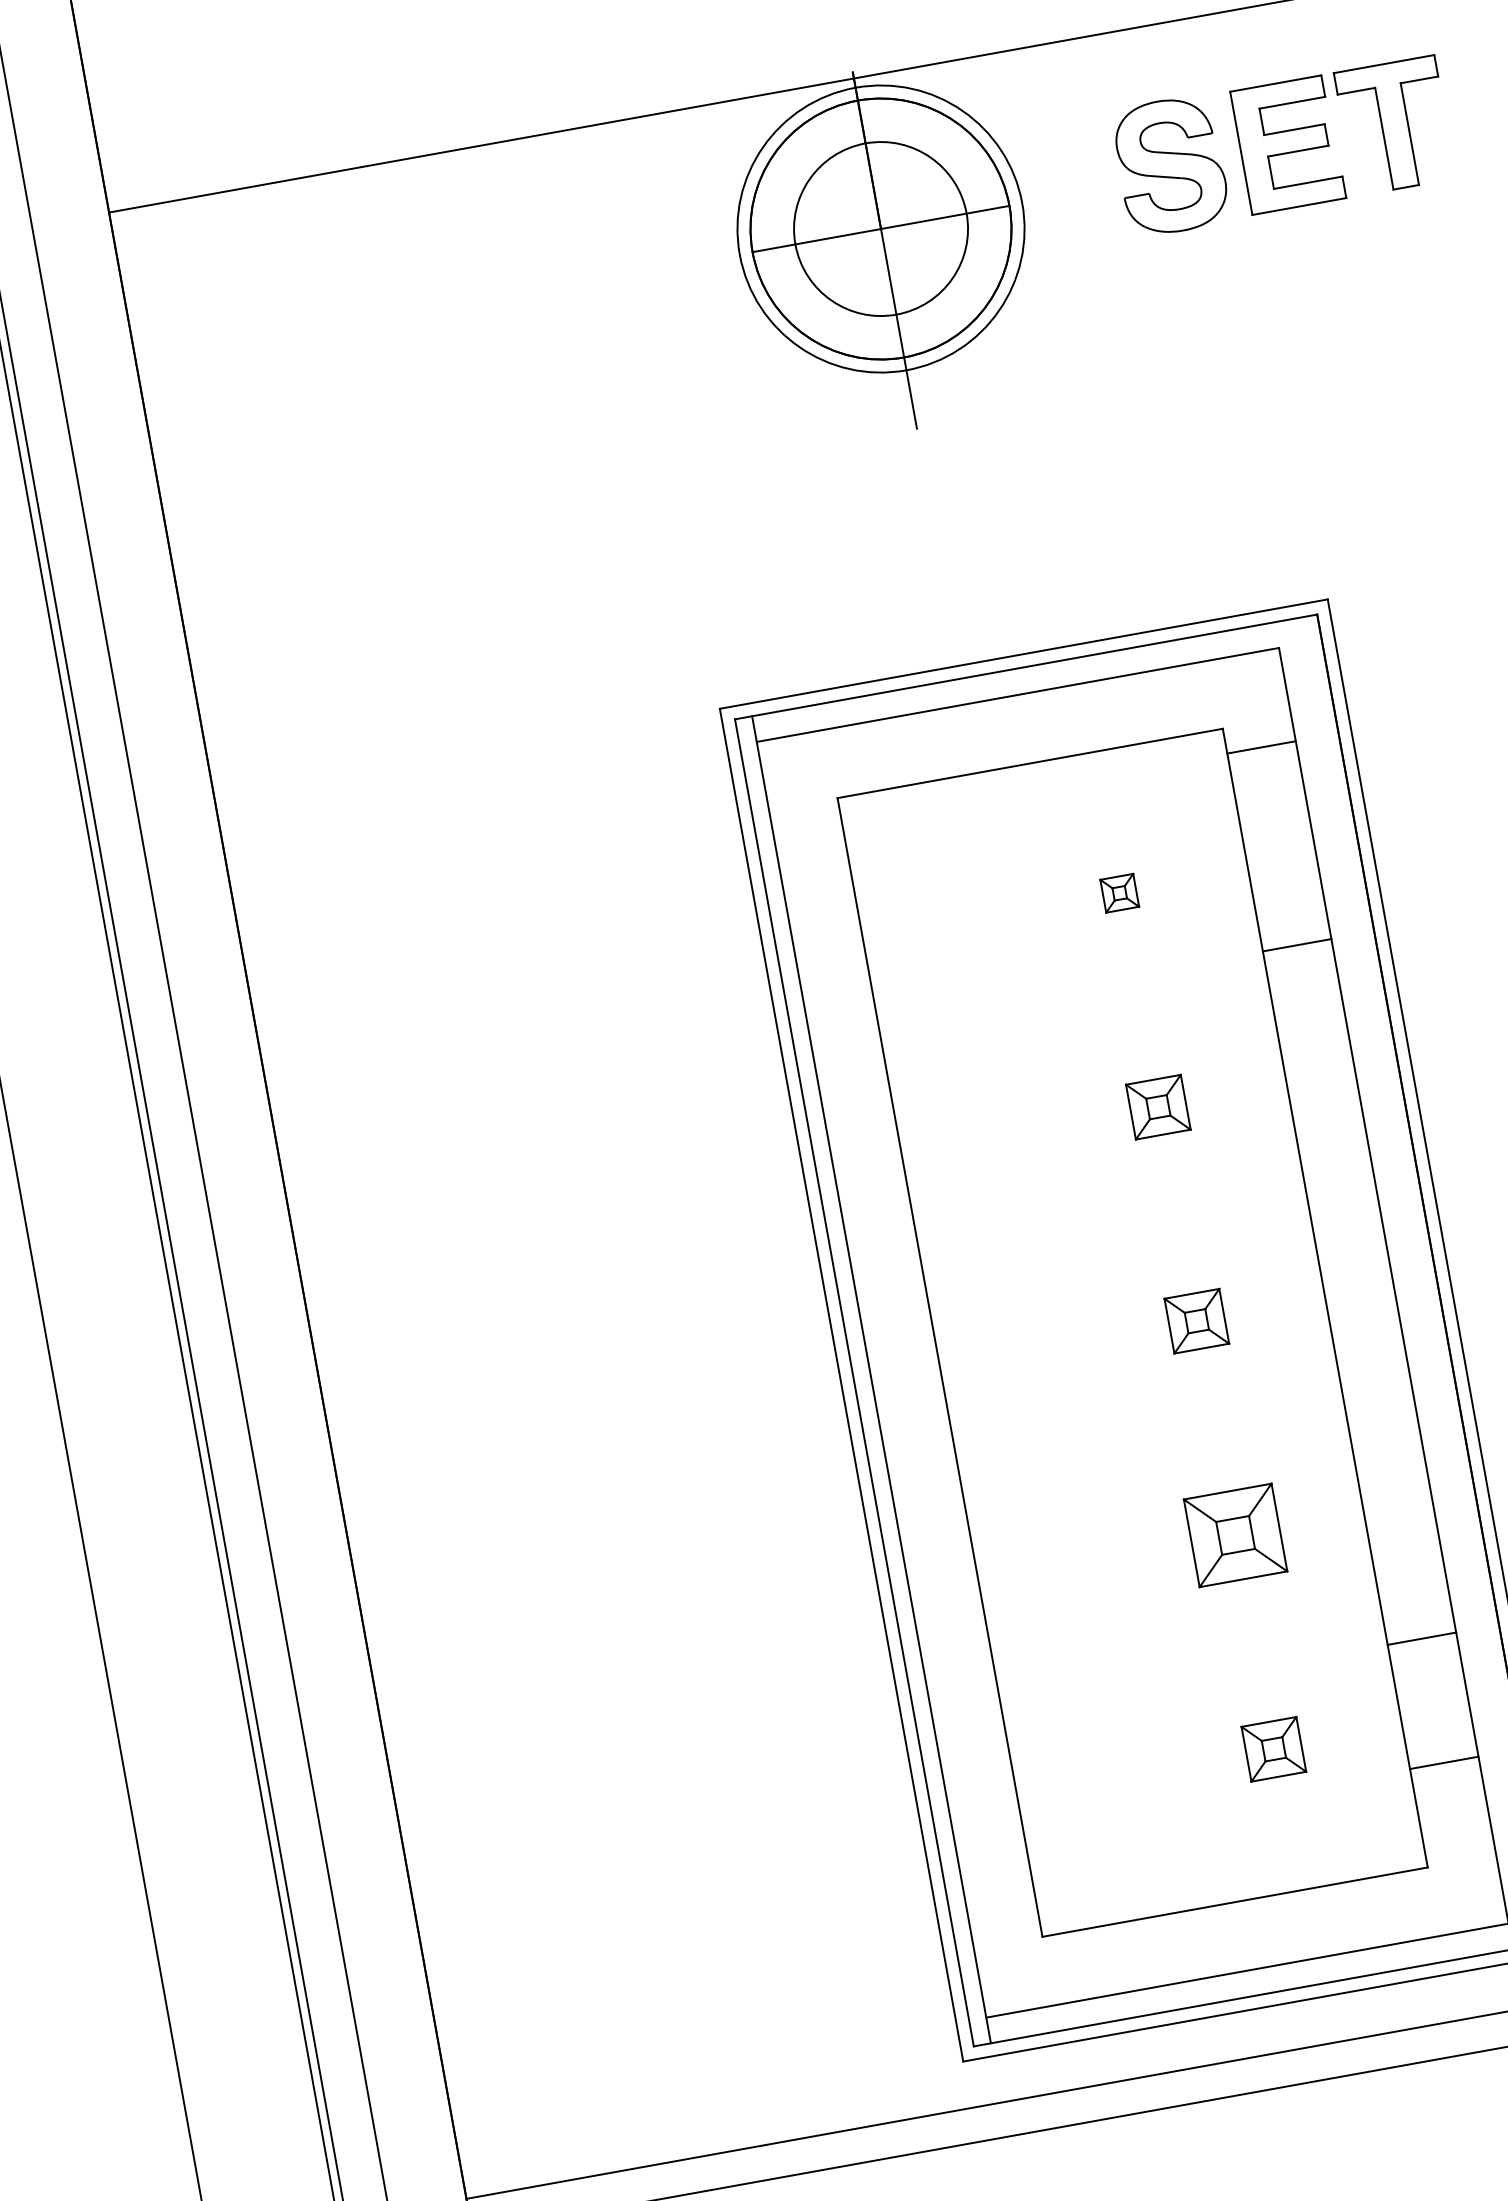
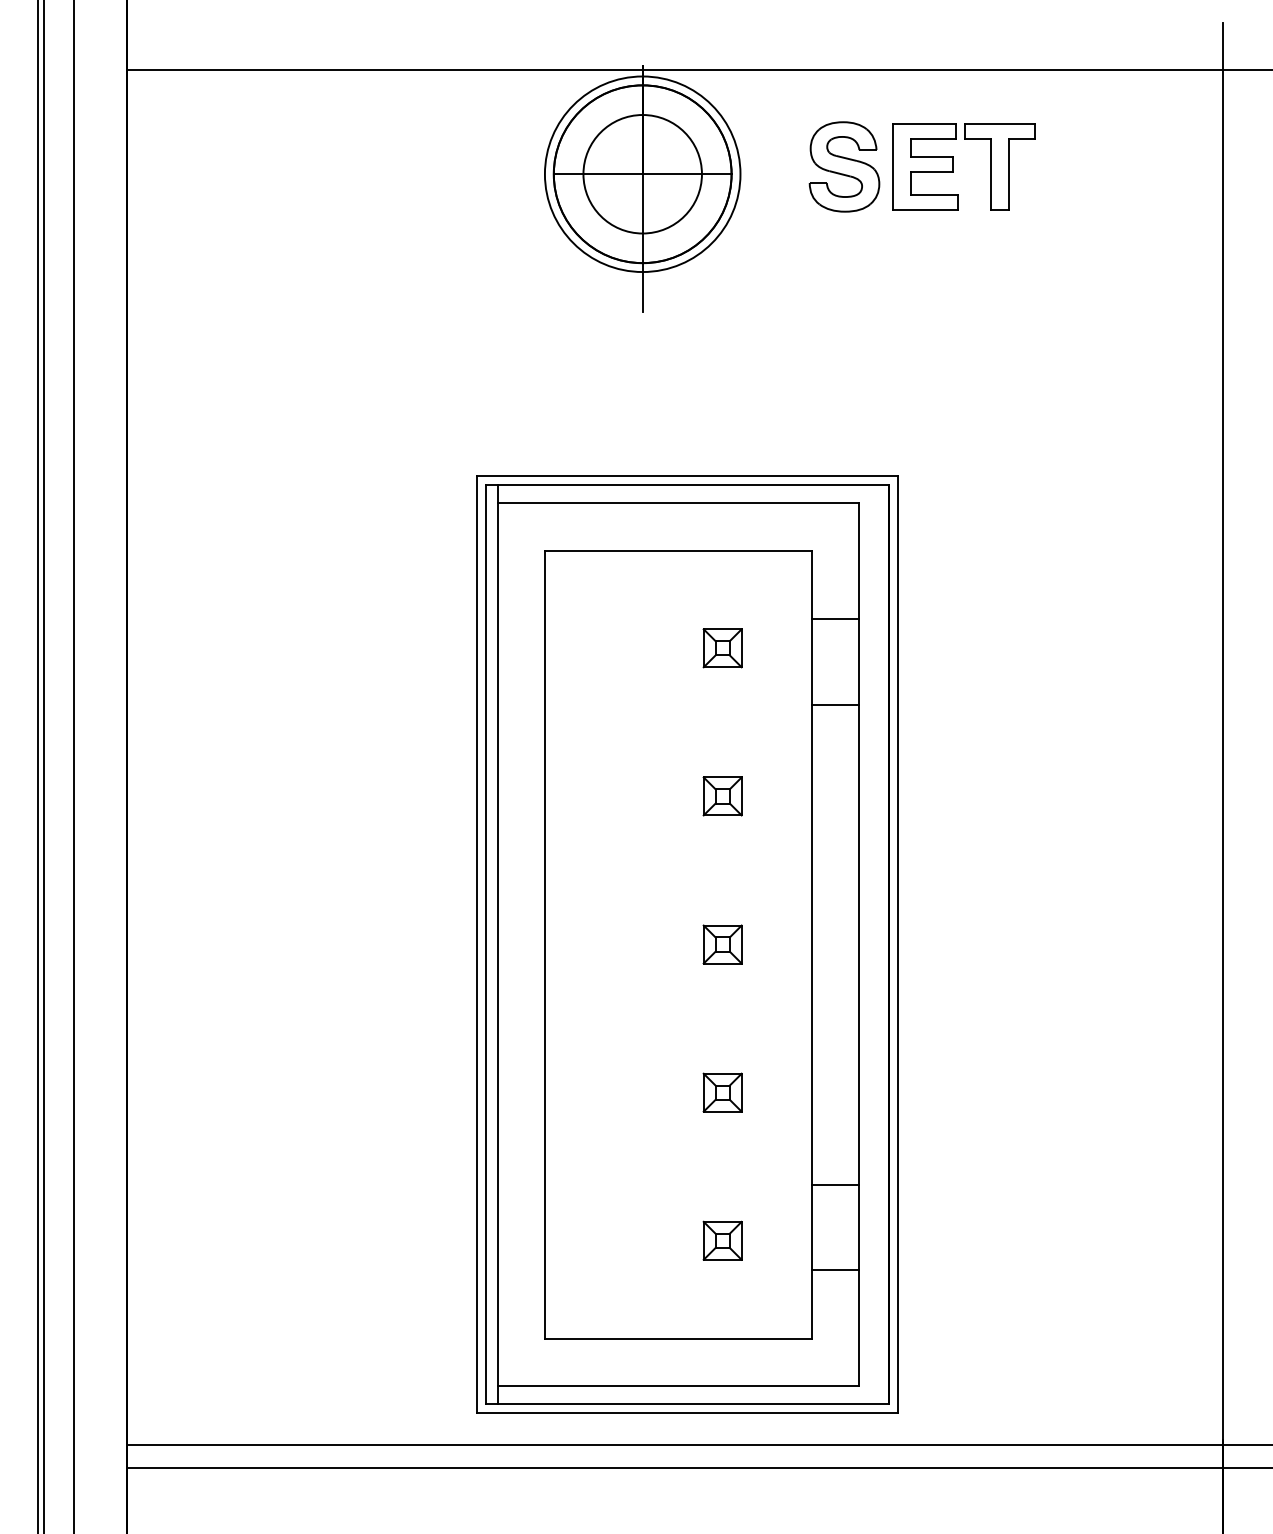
line: (1260, 747) -> (834, 618), moved
part: (1119, 893) -> (722, 648), size x1.67
part: (1235, 1535) -> (722, 1092), size x0.62

